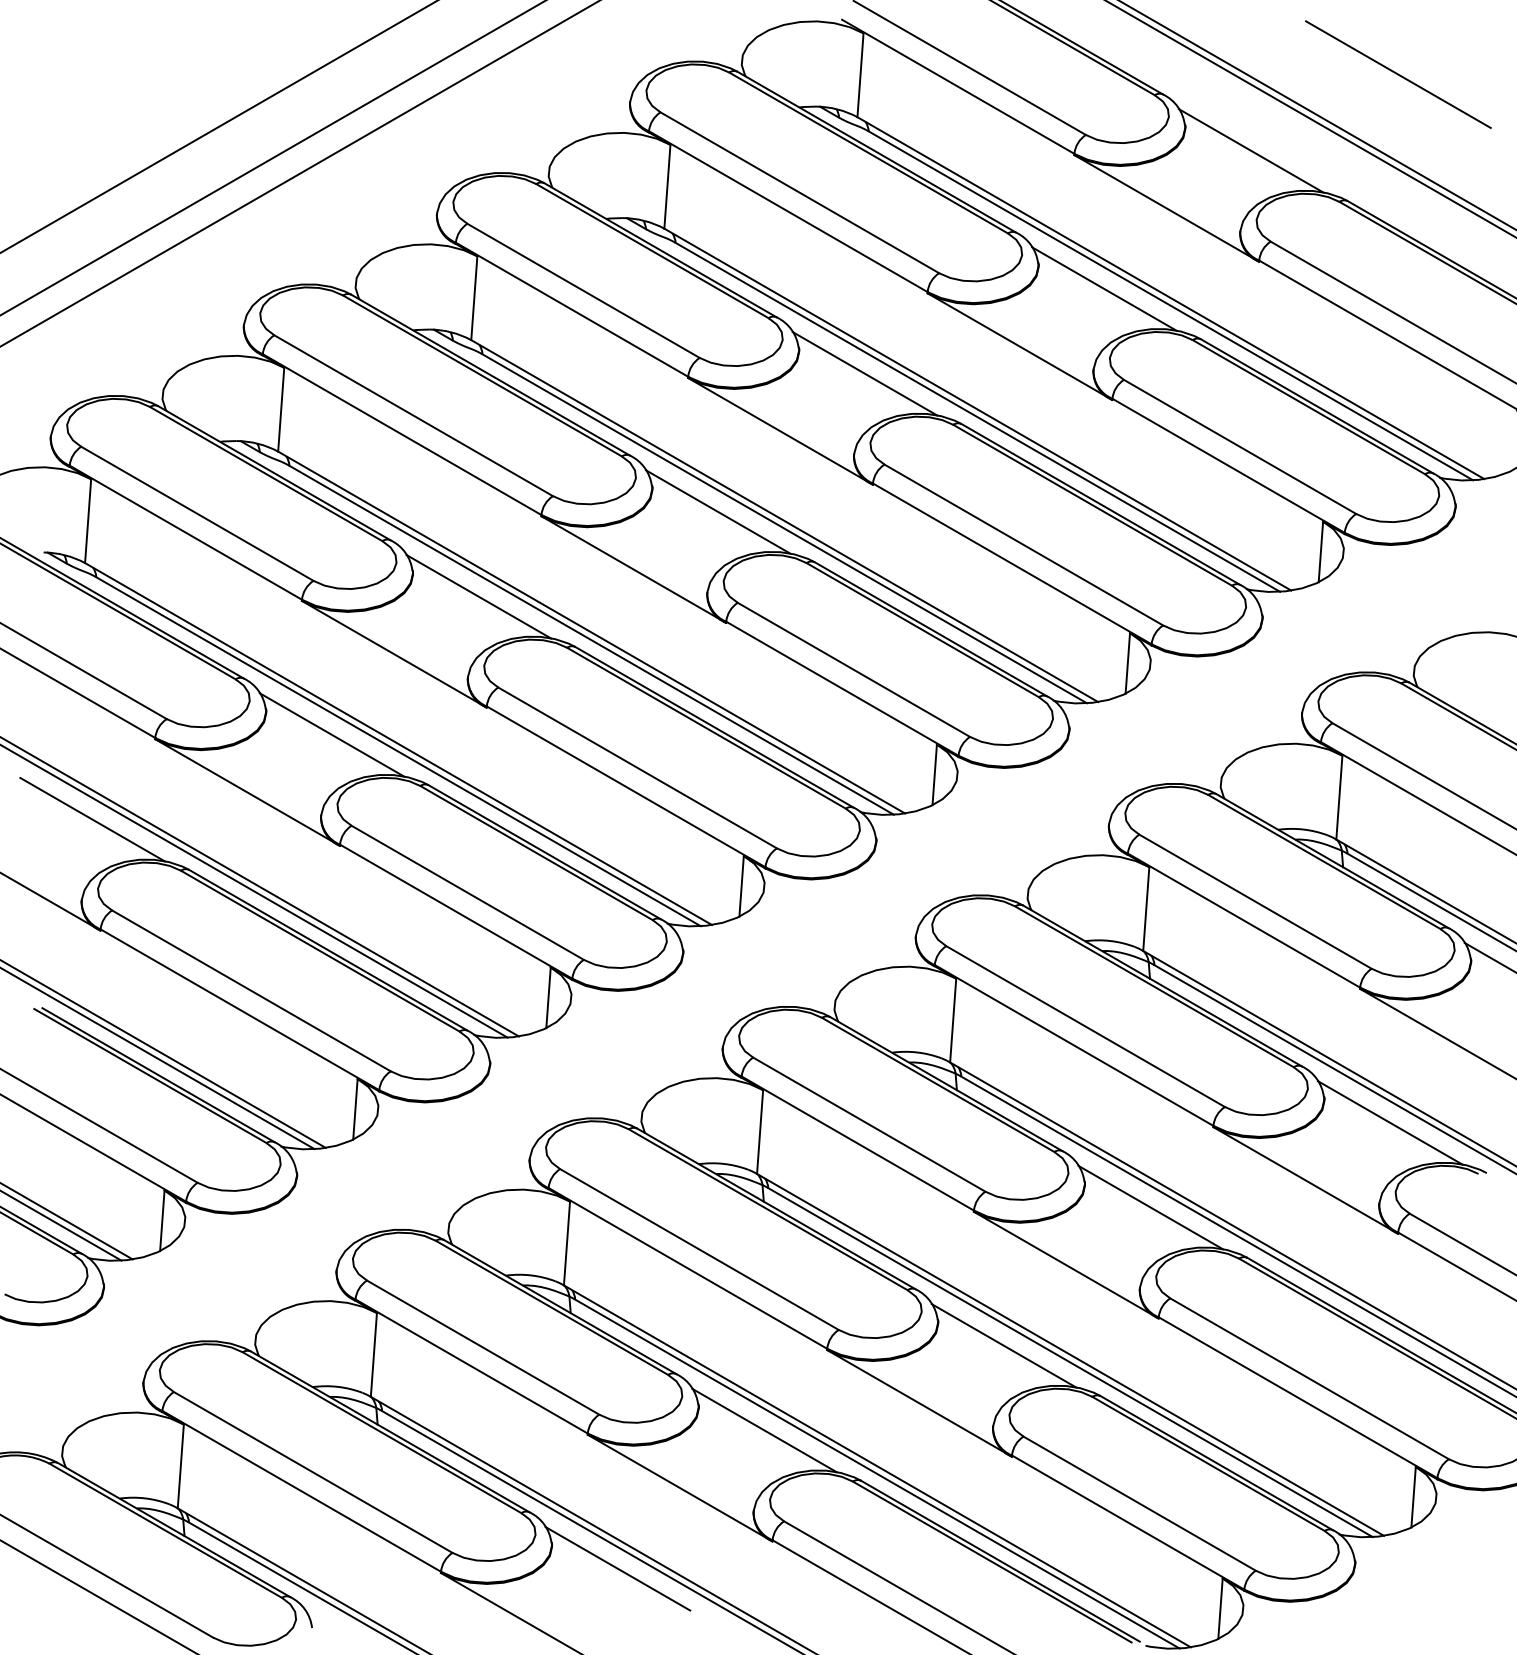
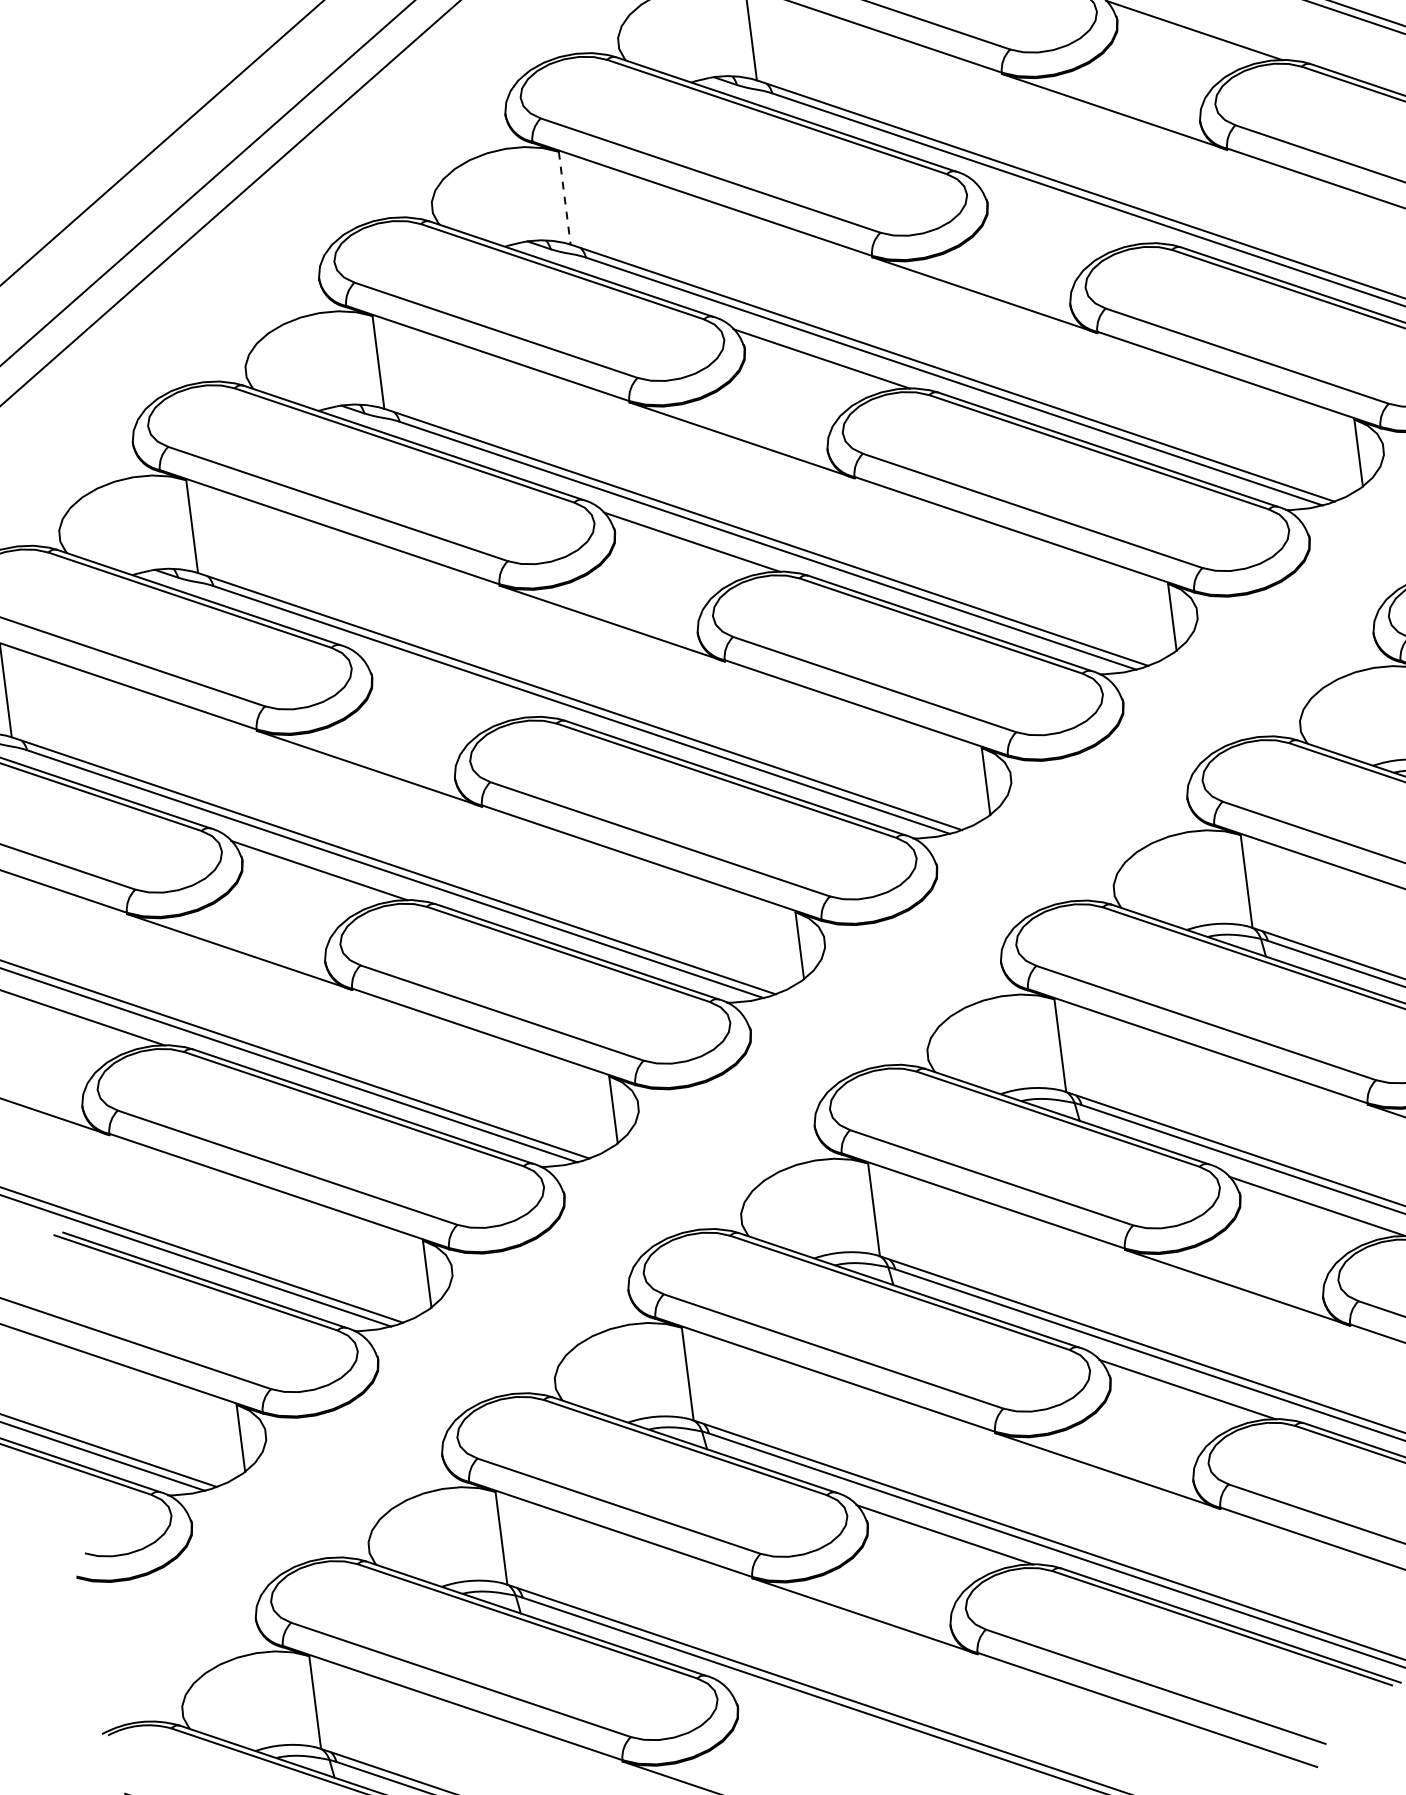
line: (667, 187) -> (564, 198), solid -> dashed
line: (1104, 288) -> (1064, 213), removed
line: (478, 596) -> (448, 687), removed
line: (617, 1568) -> (814, 1717), removed

